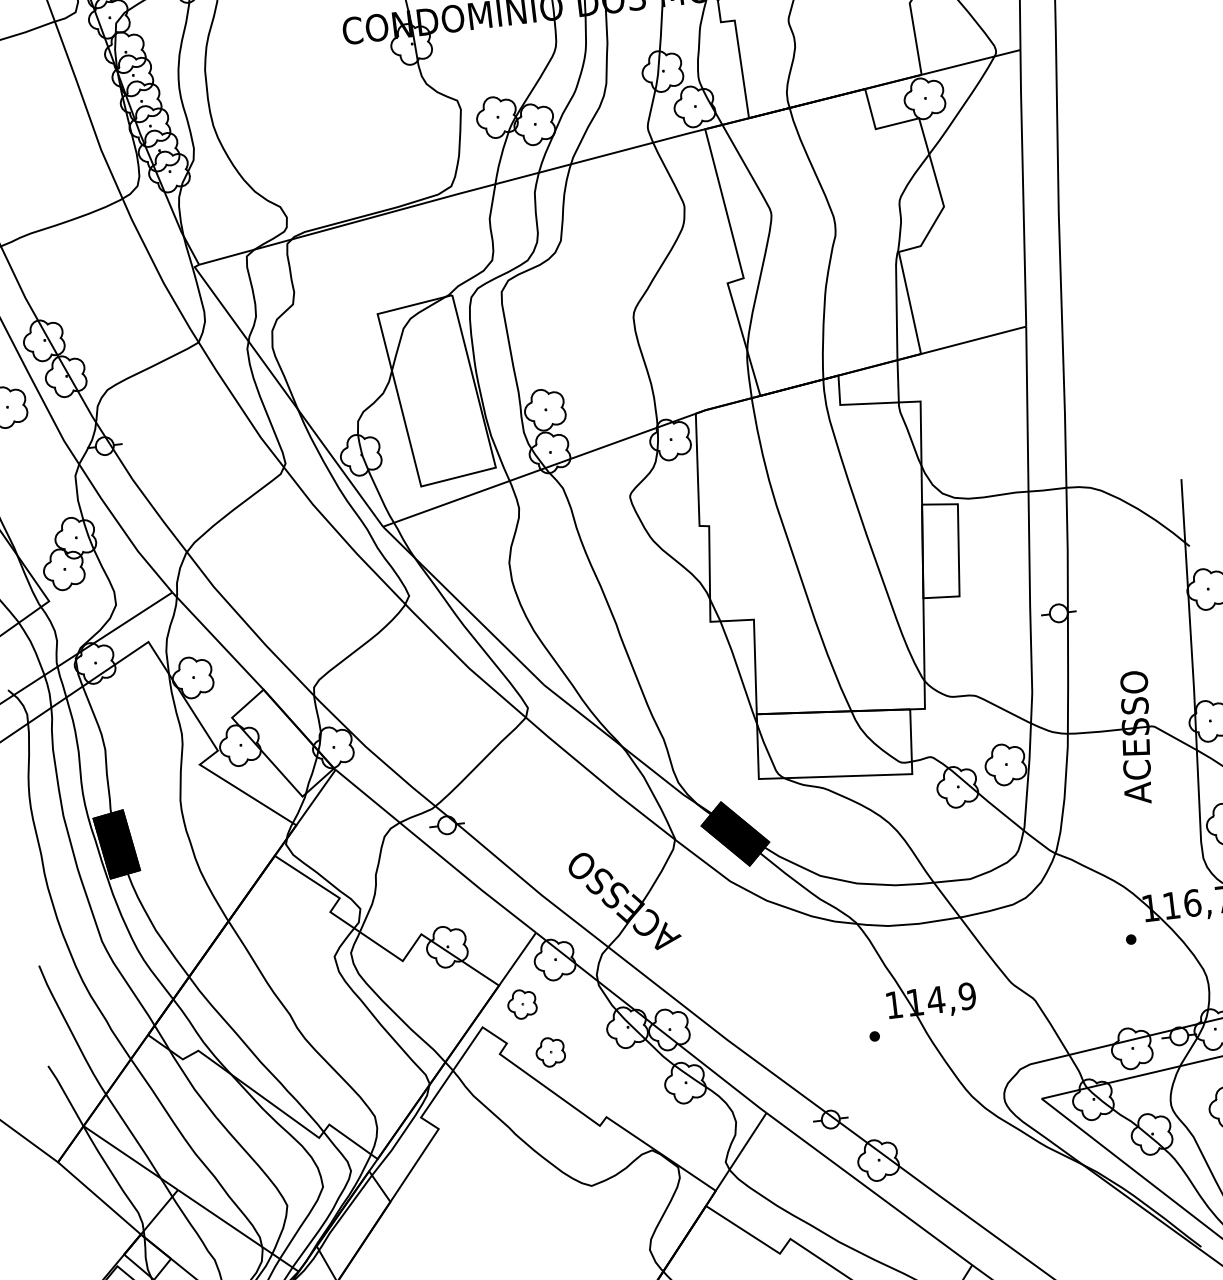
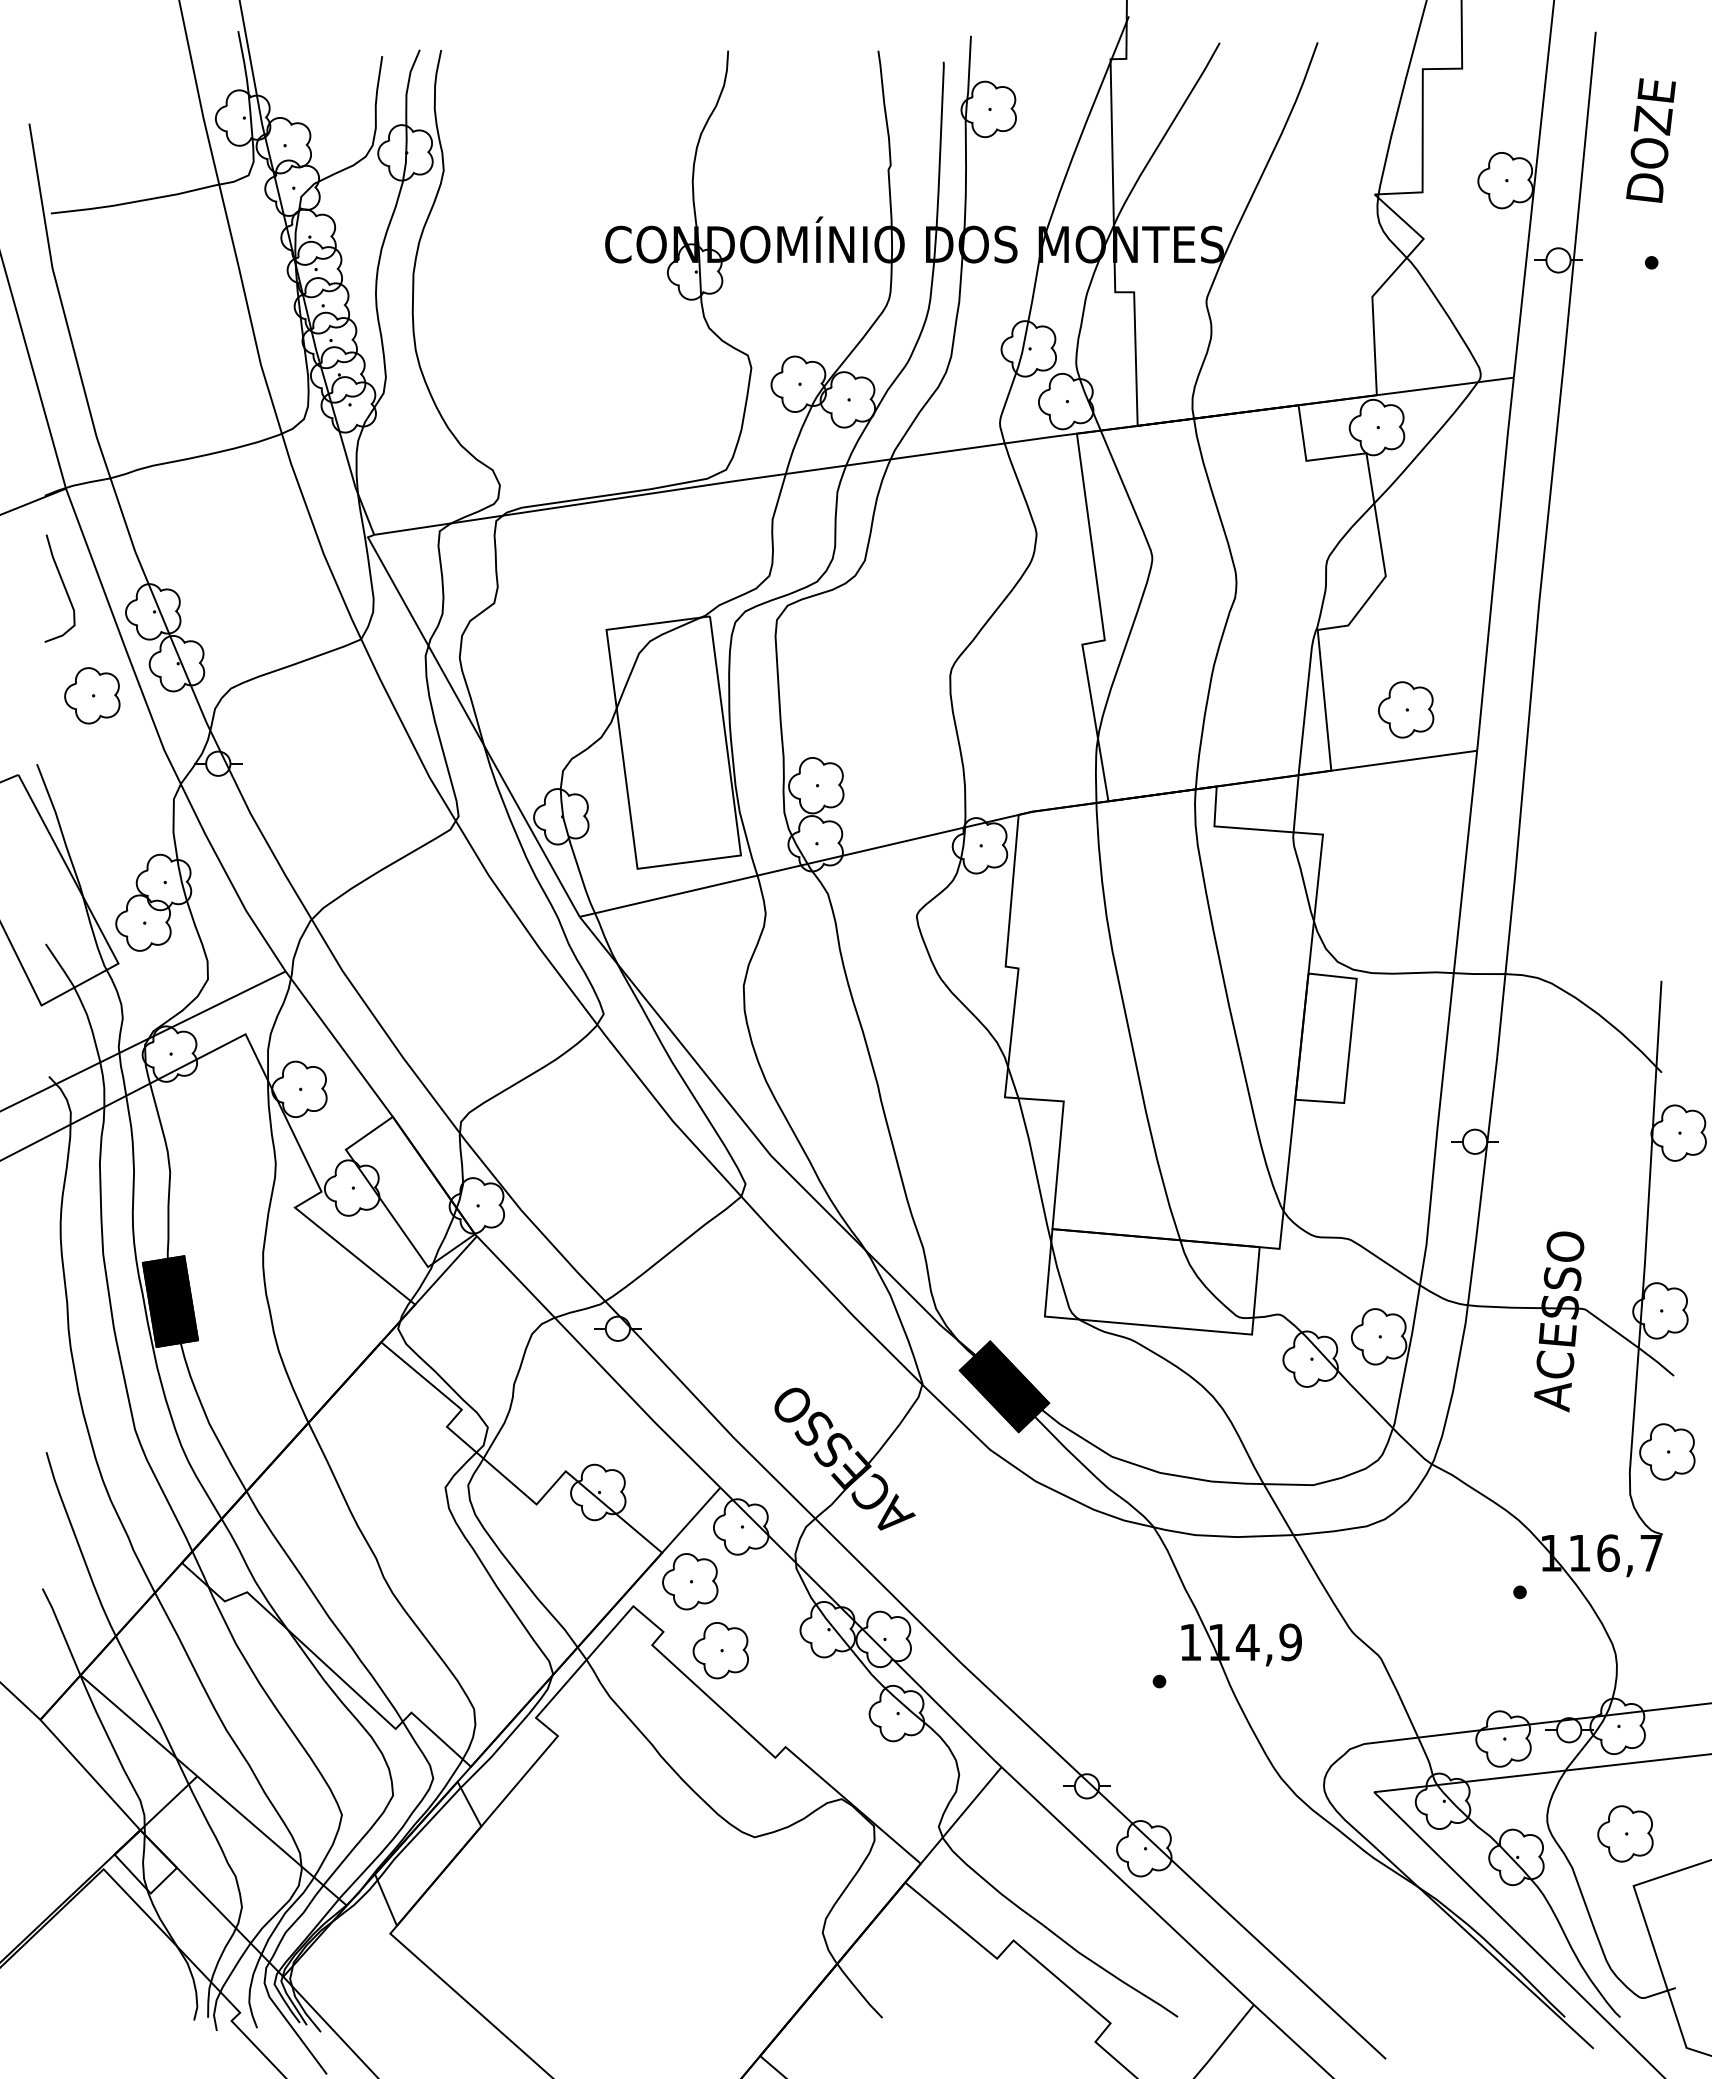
part: (970, 302) -> (1406, 709), added
part: (522, 1004) -> (690, 1581), size x1.43
part: (550, 1052) -> (720, 1650), size x1.43

